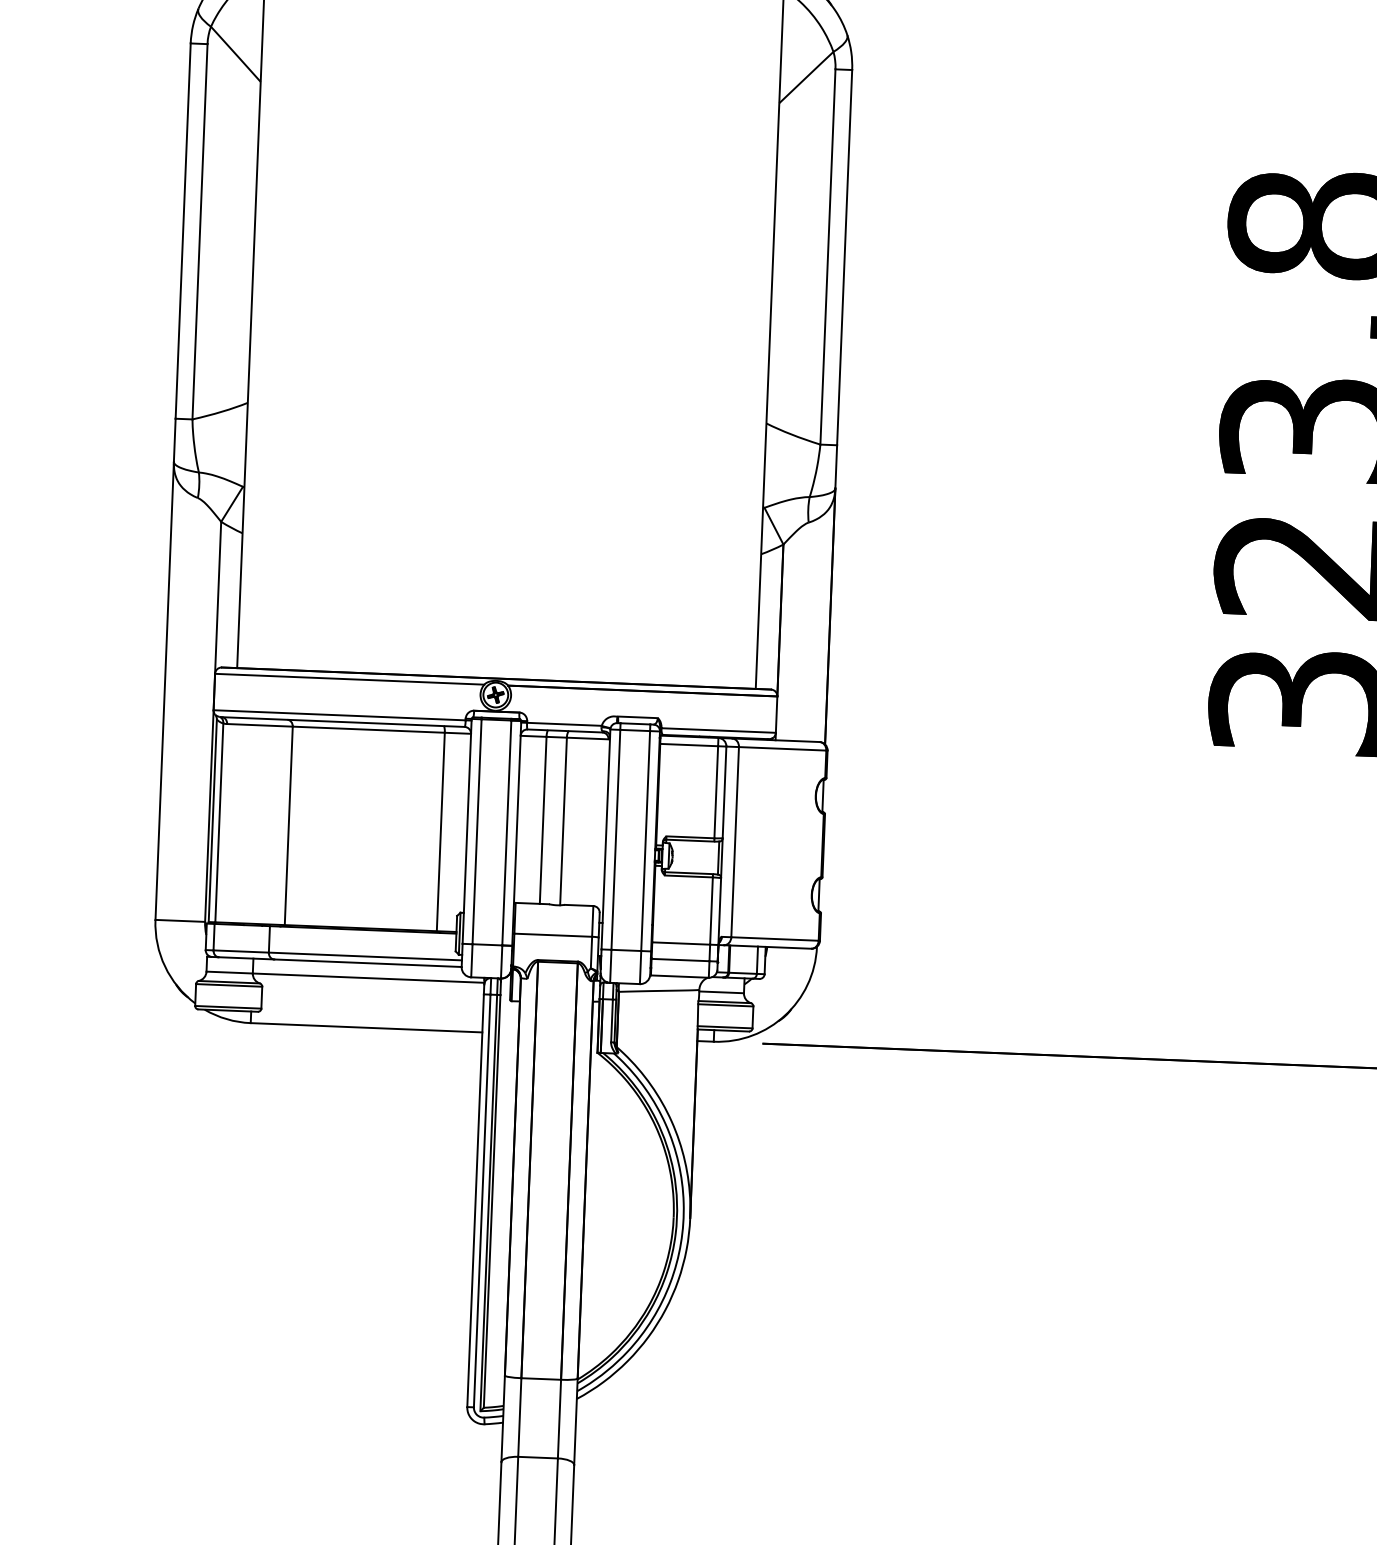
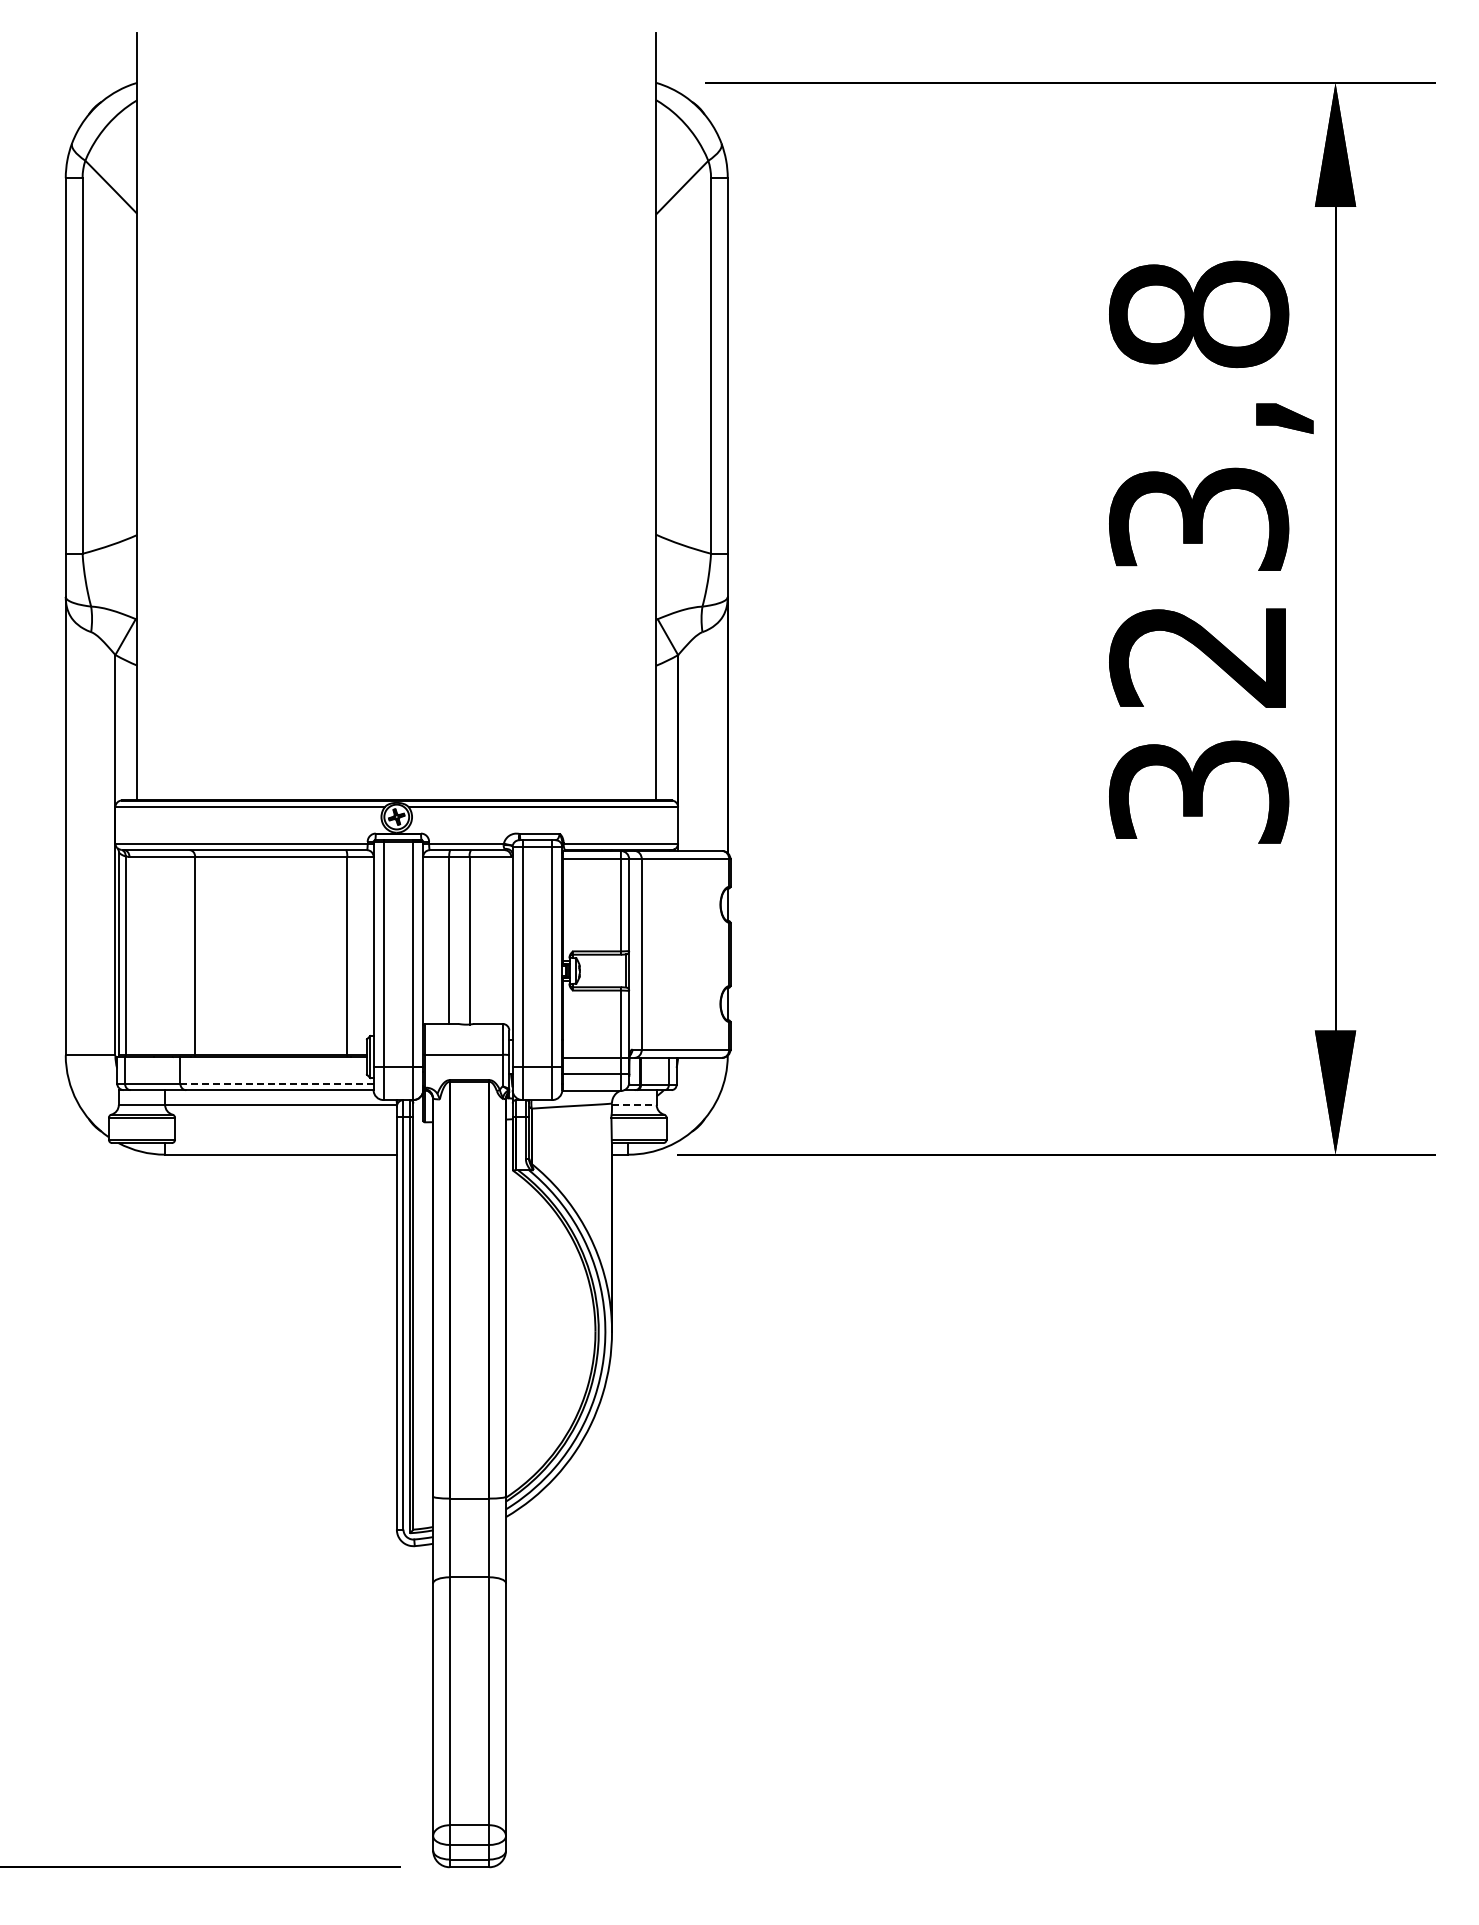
line: (364, 956) -> (276, 1083), solid -> dashed
line: (721, 992) -> (634, 1105), solid -> dashed

